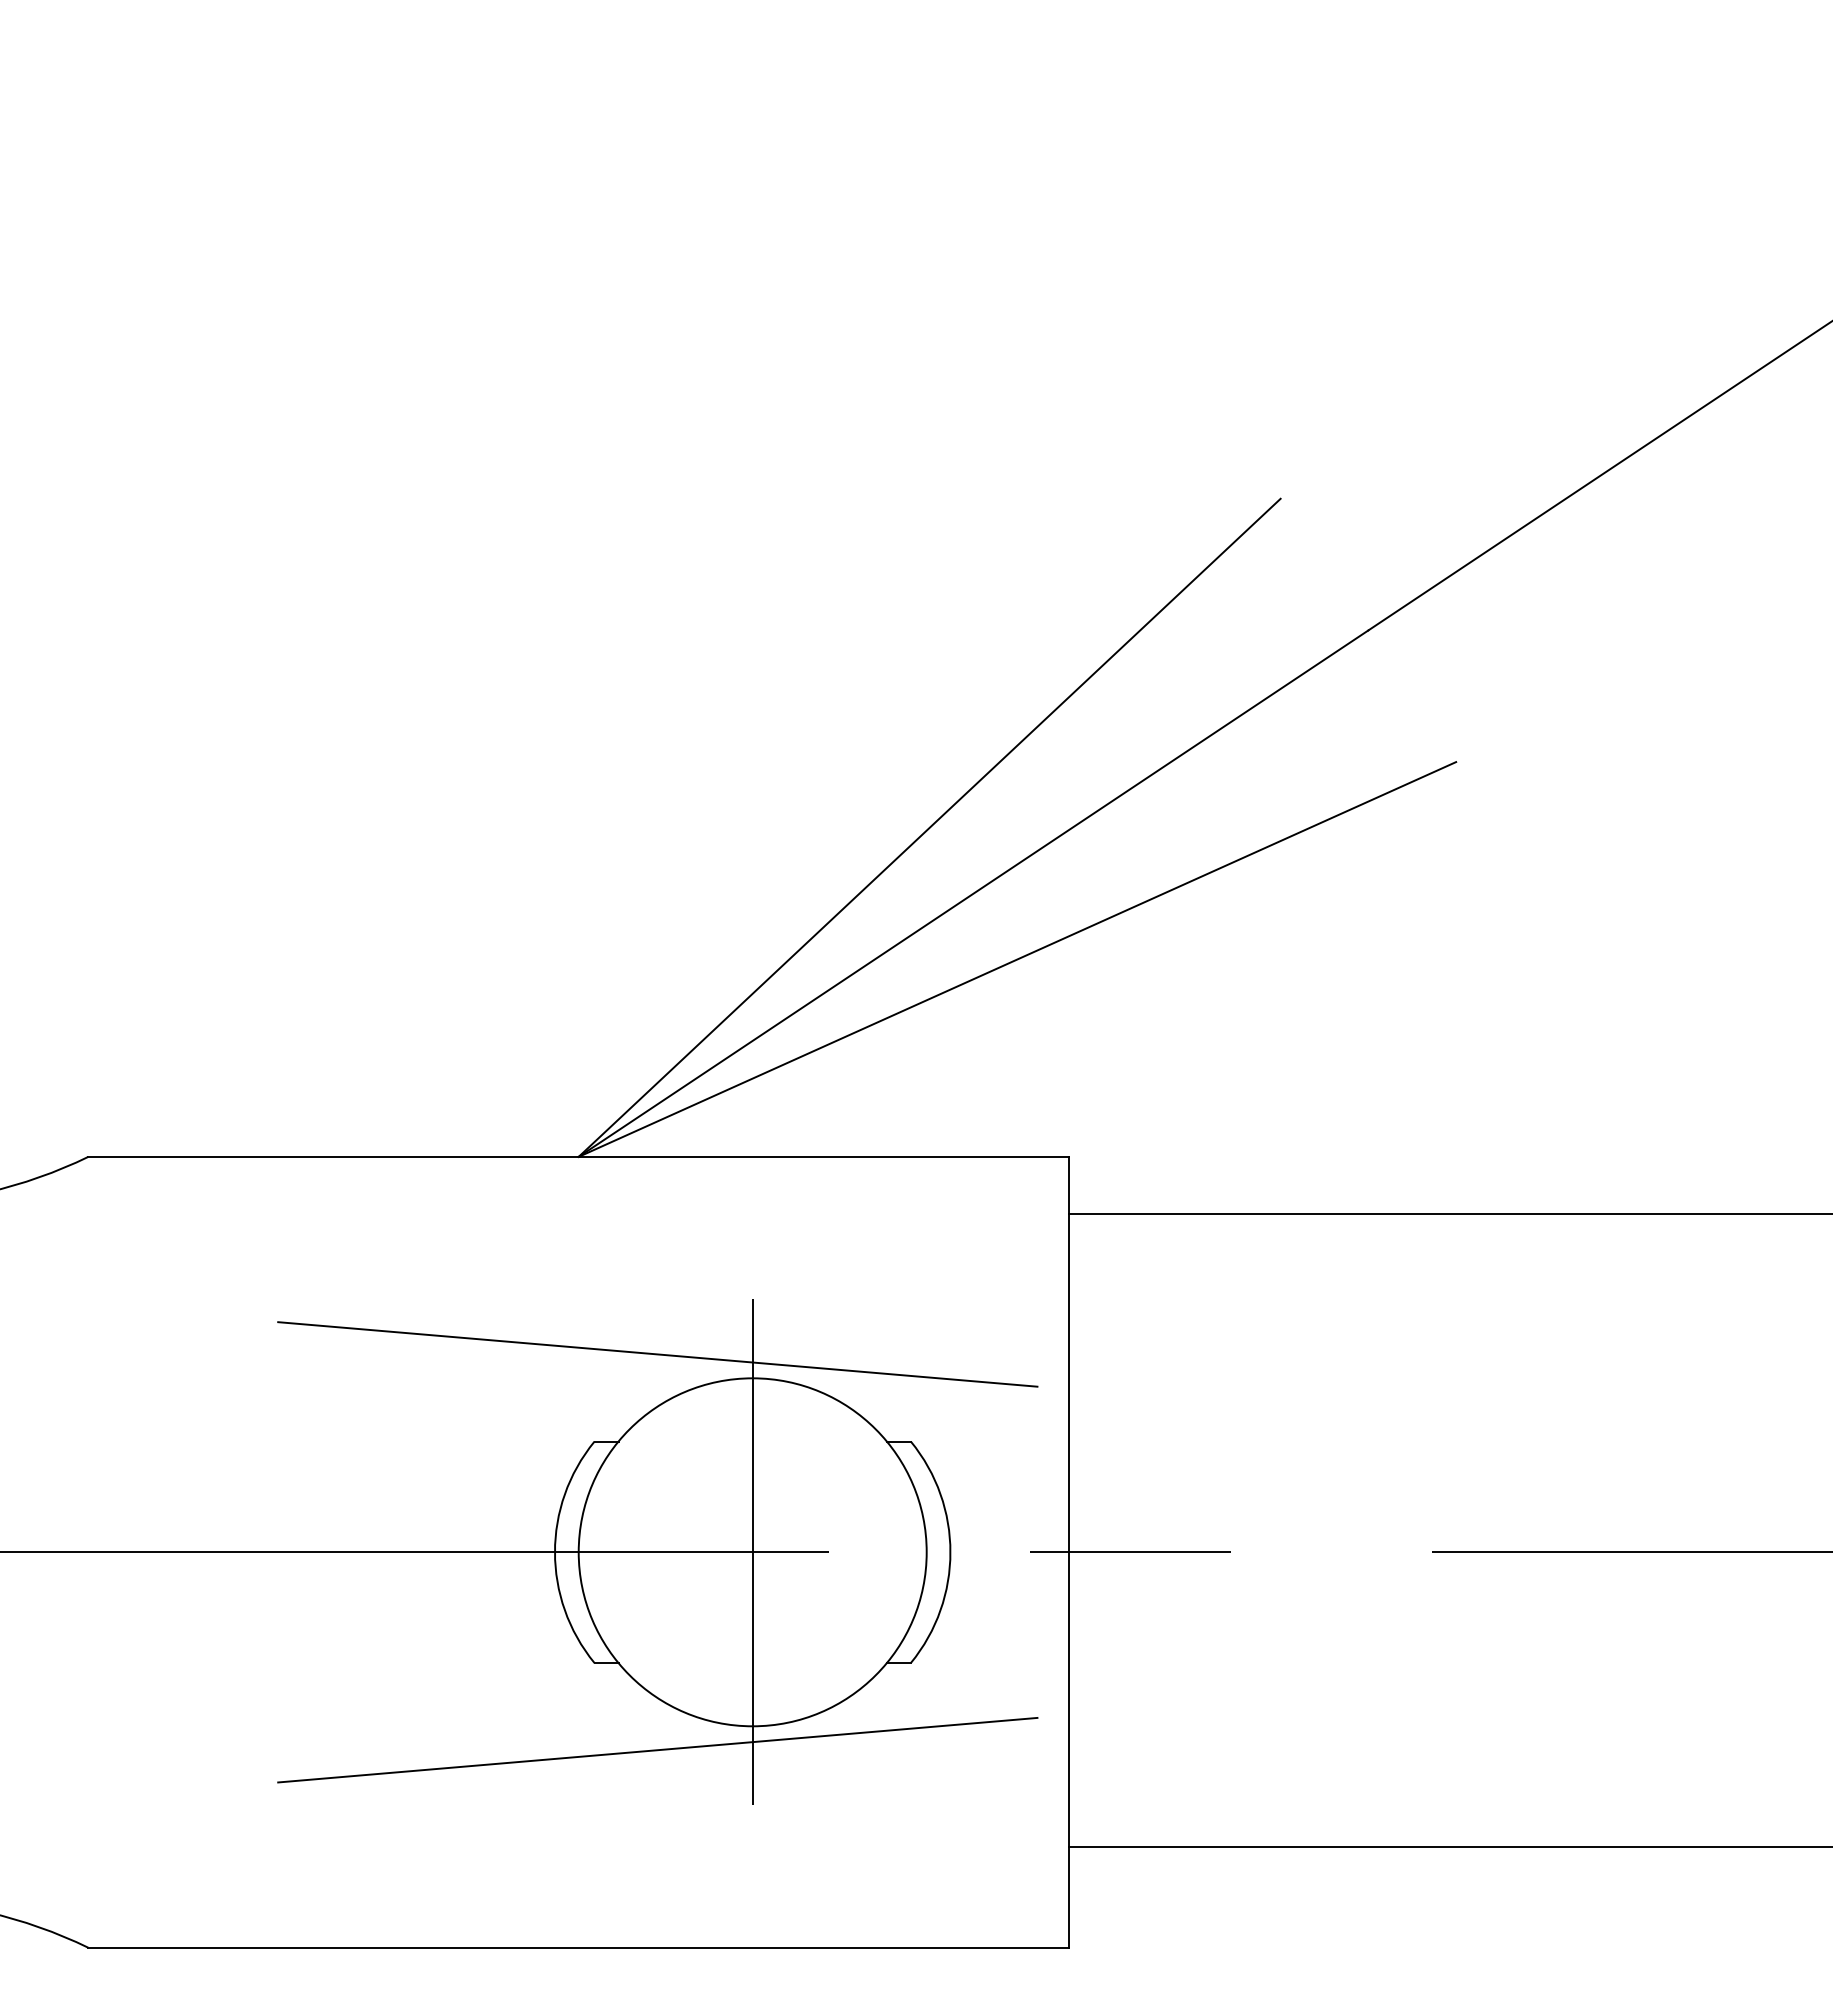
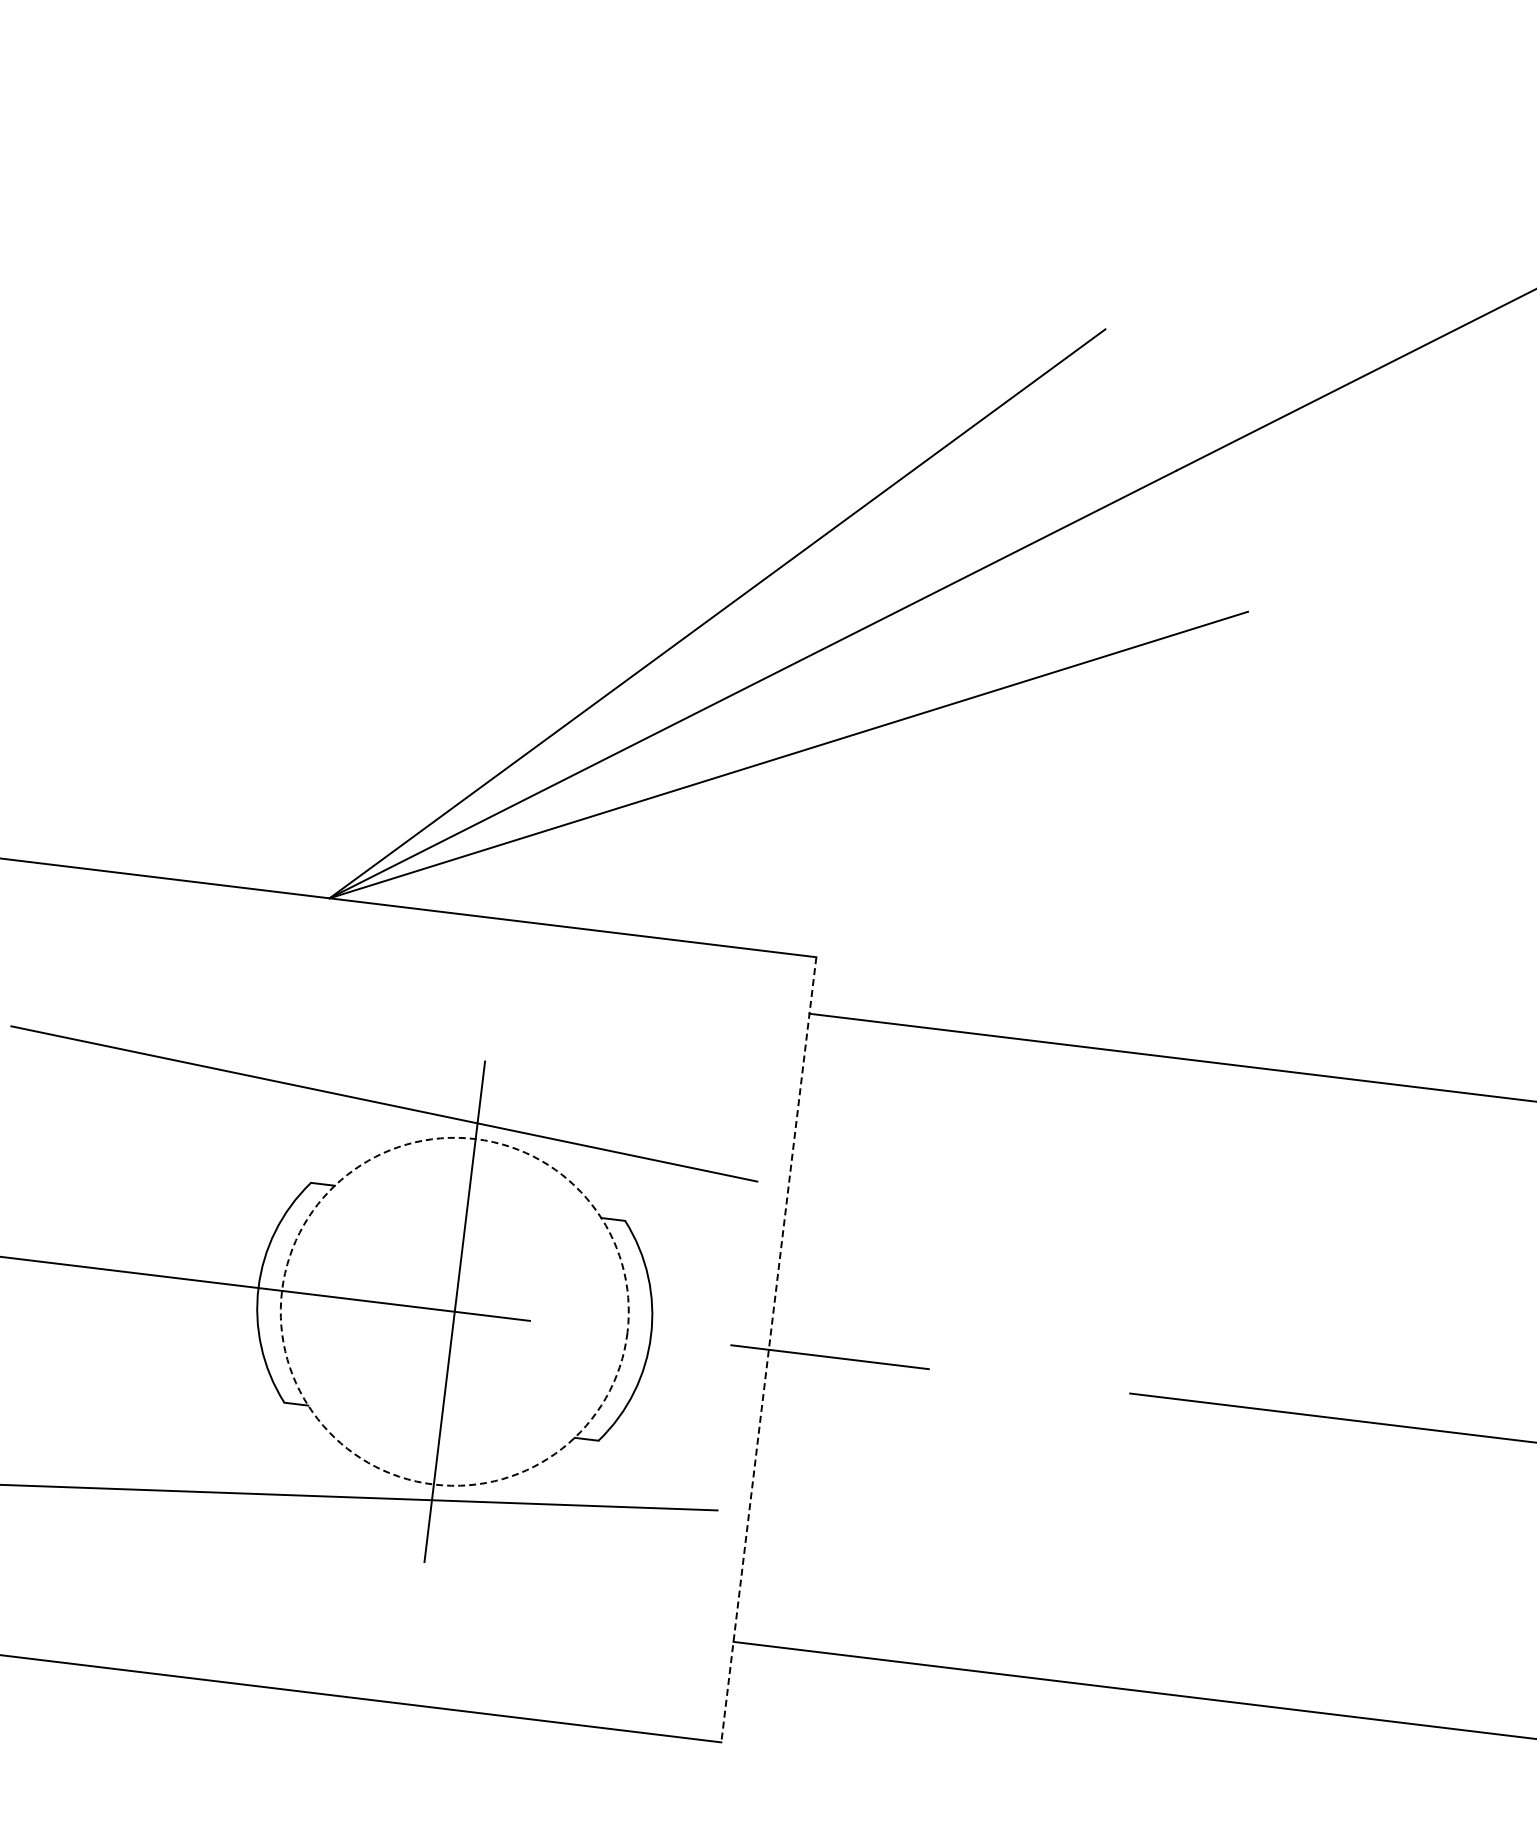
circle: (752, 1552) -> (454, 1311), solid -> dashed
line: (1069, 1552) -> (769, 1350), solid -> dashed

